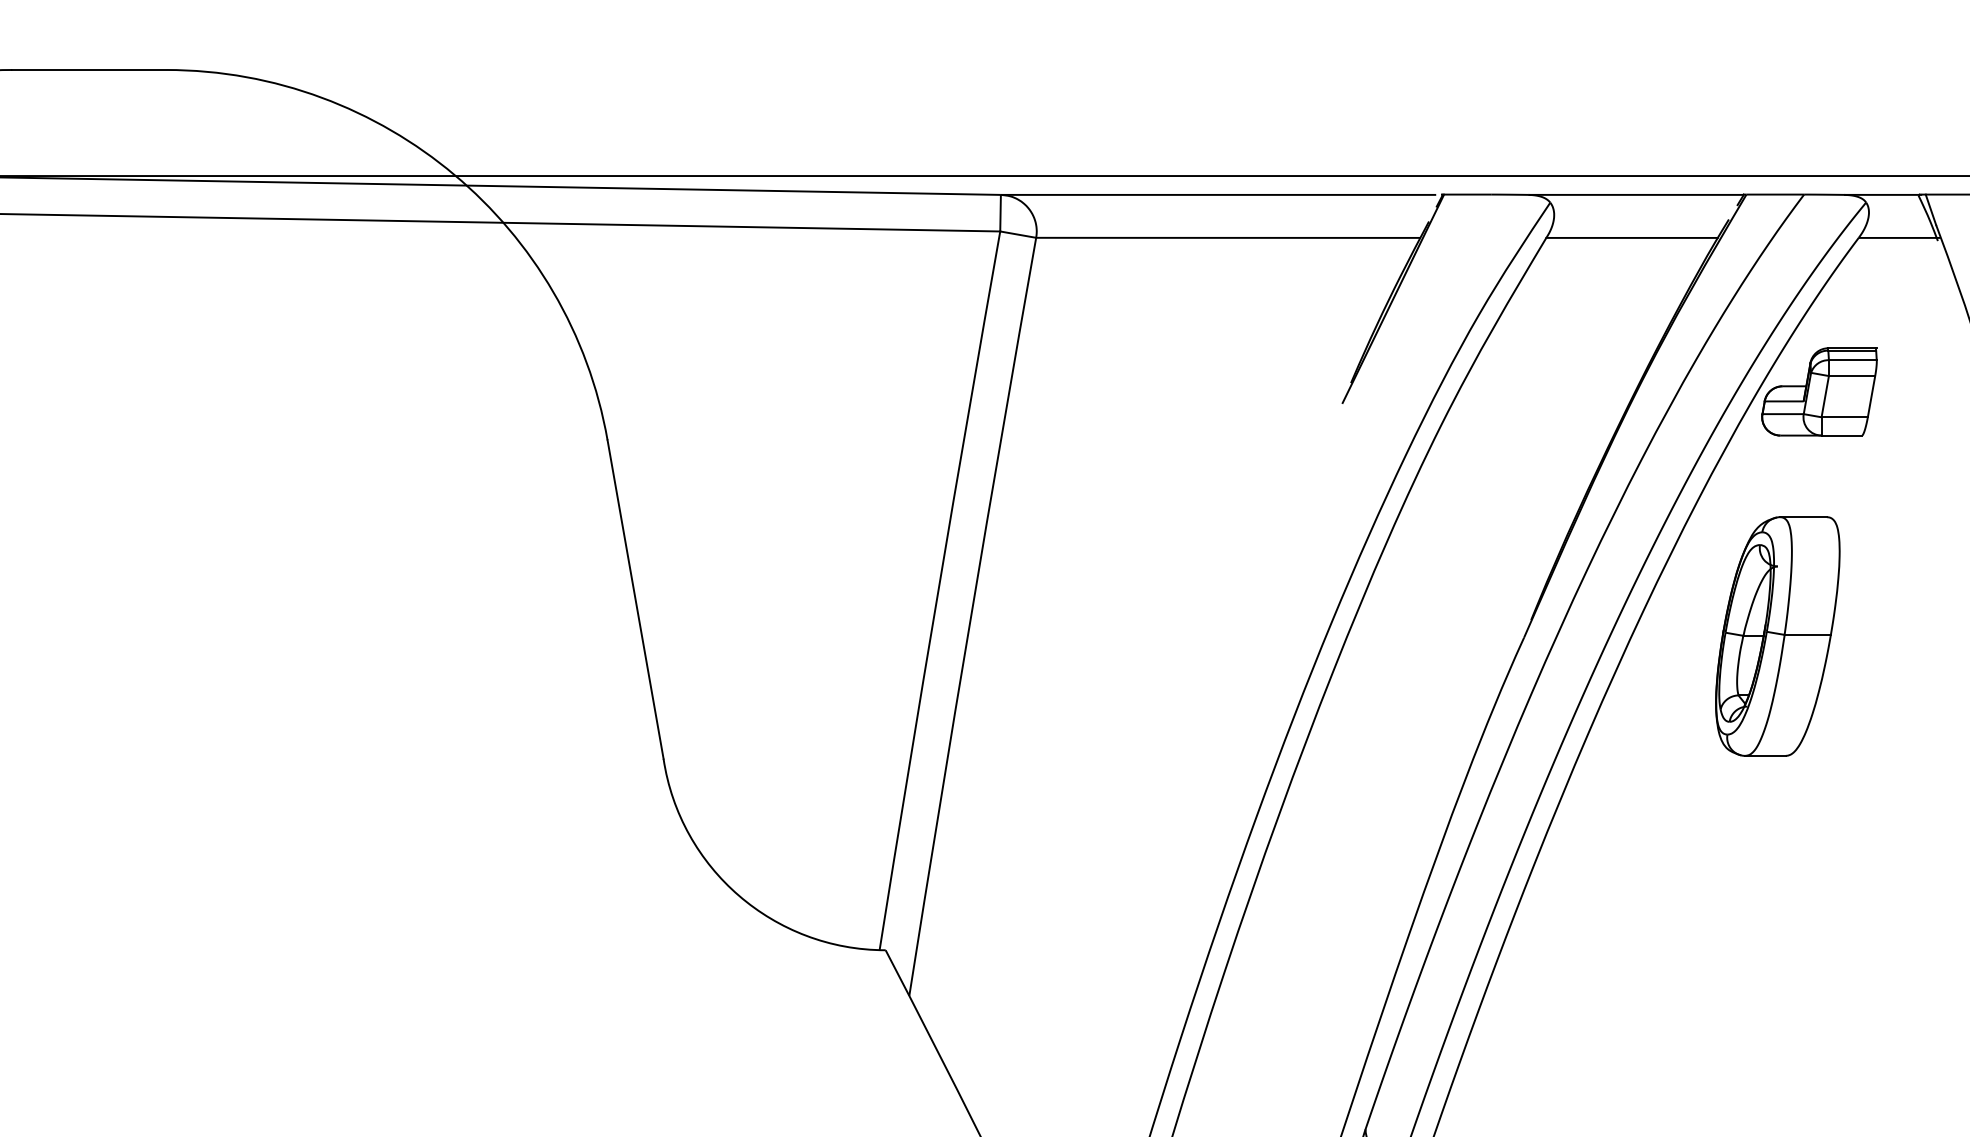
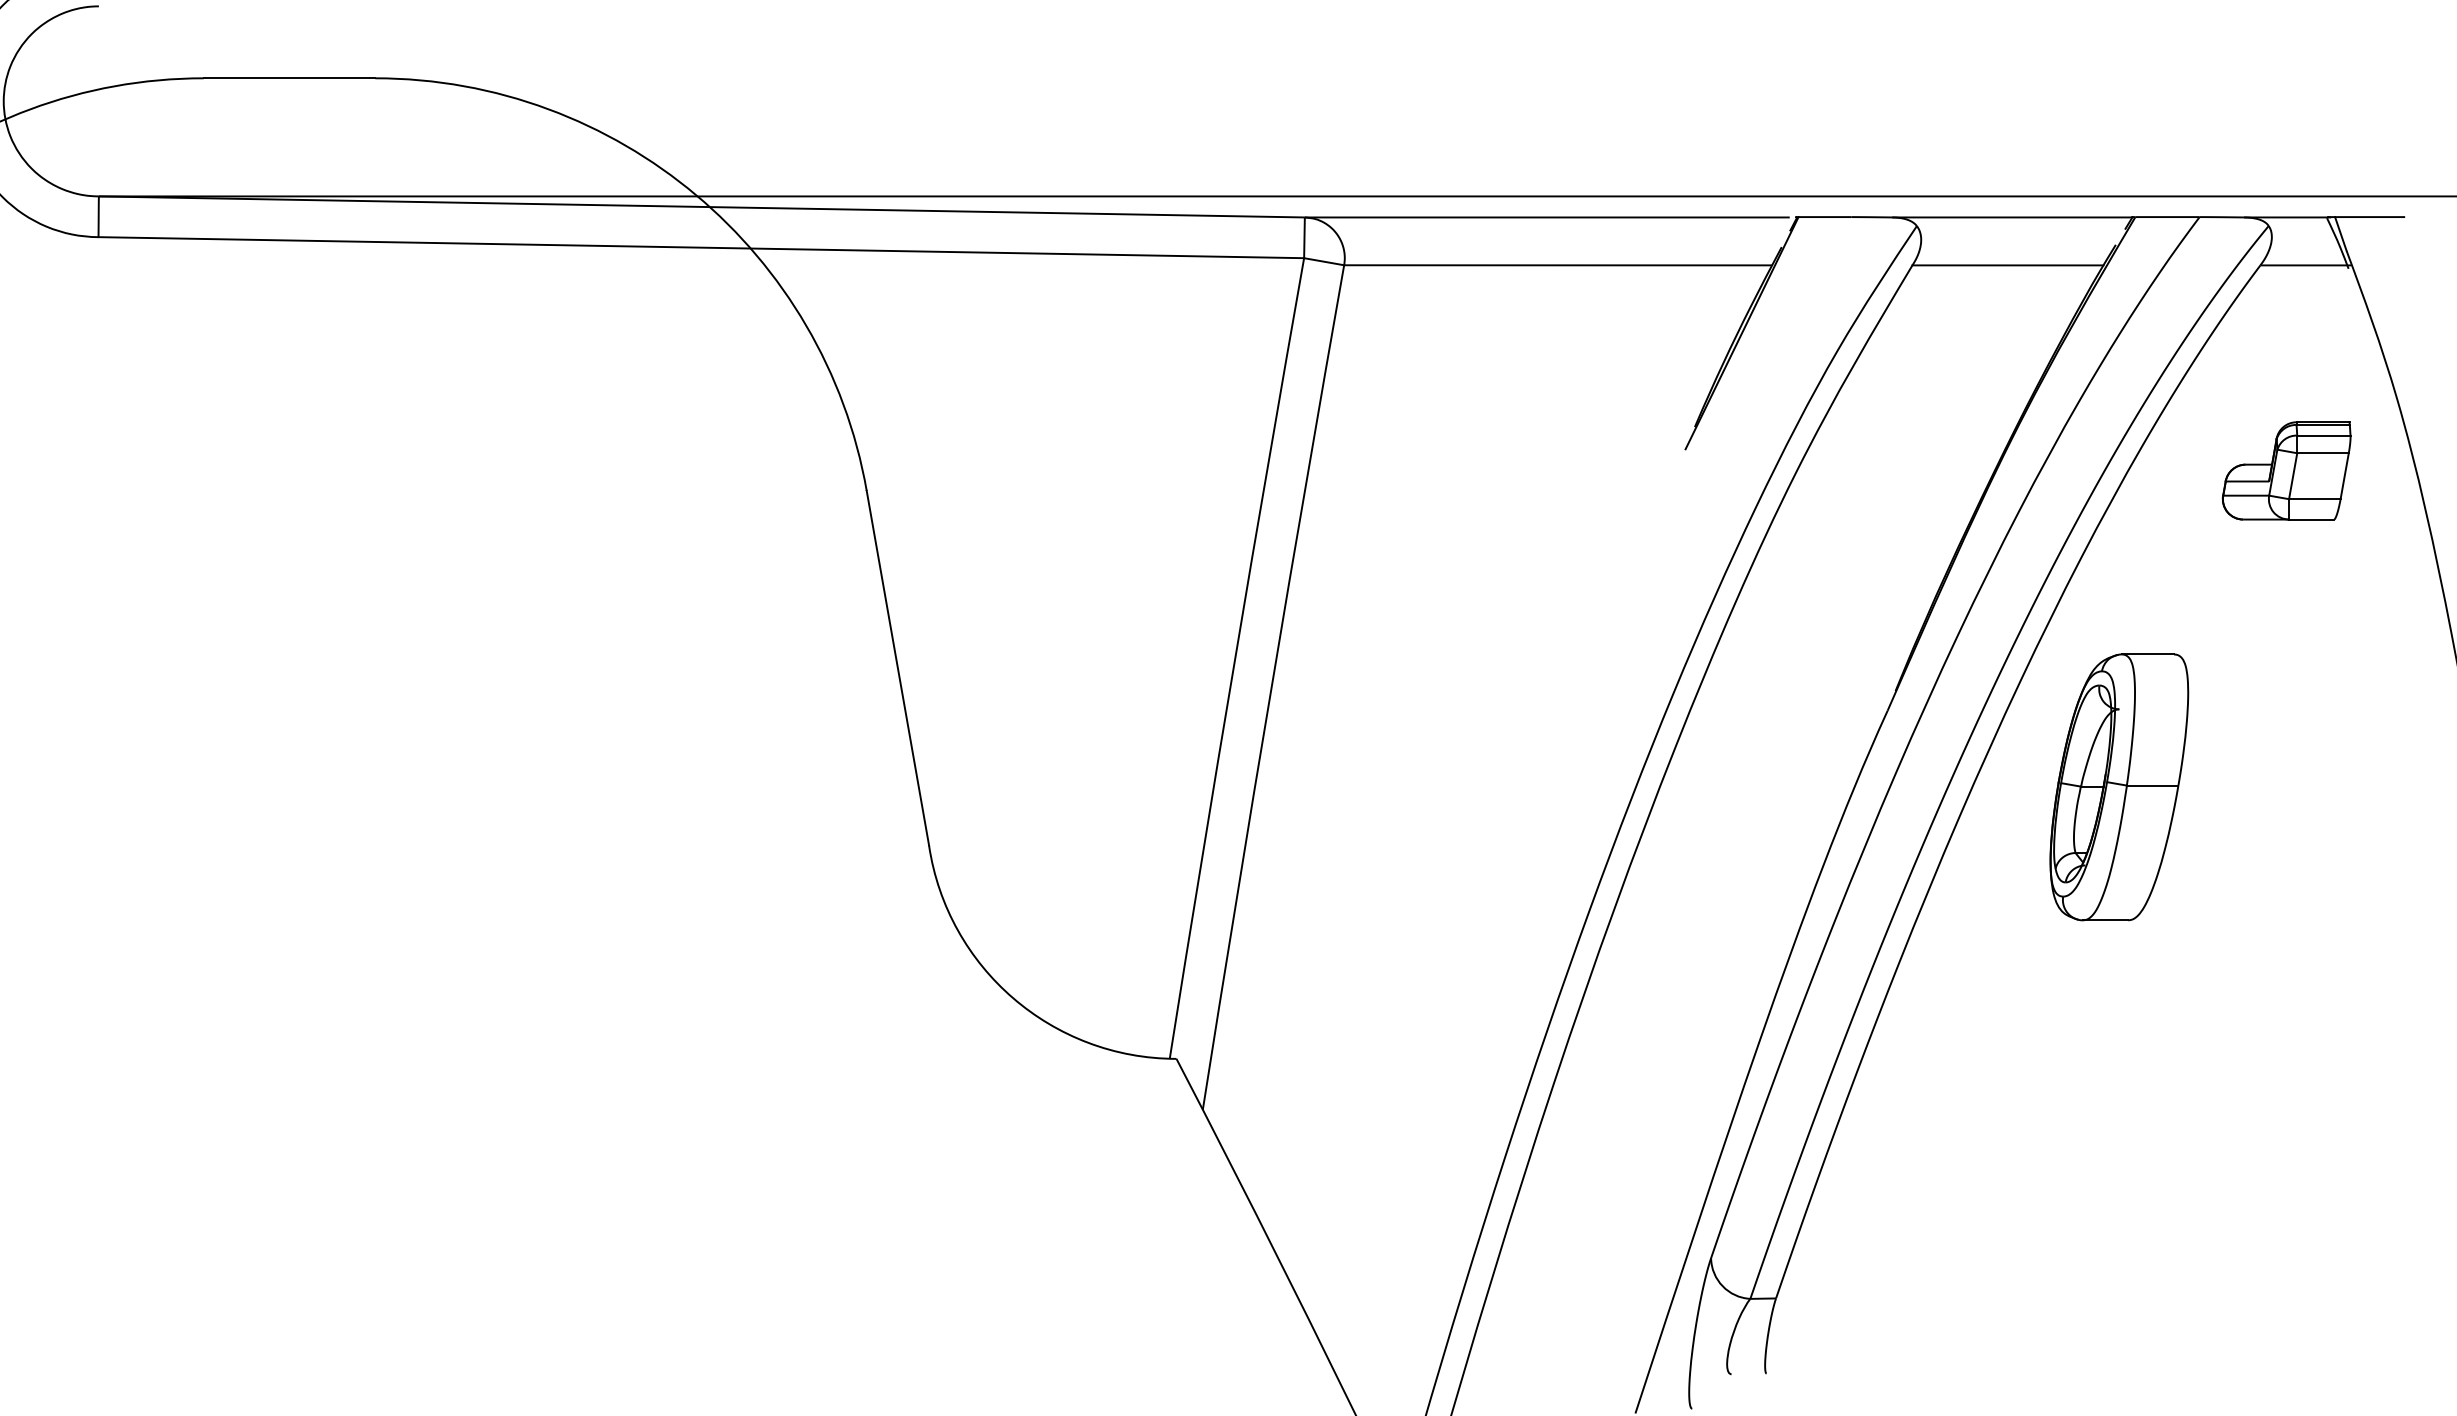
part: (1819, 391) -> (2286, 470), moved
part: (1777, 636) -> (2119, 787), moved

